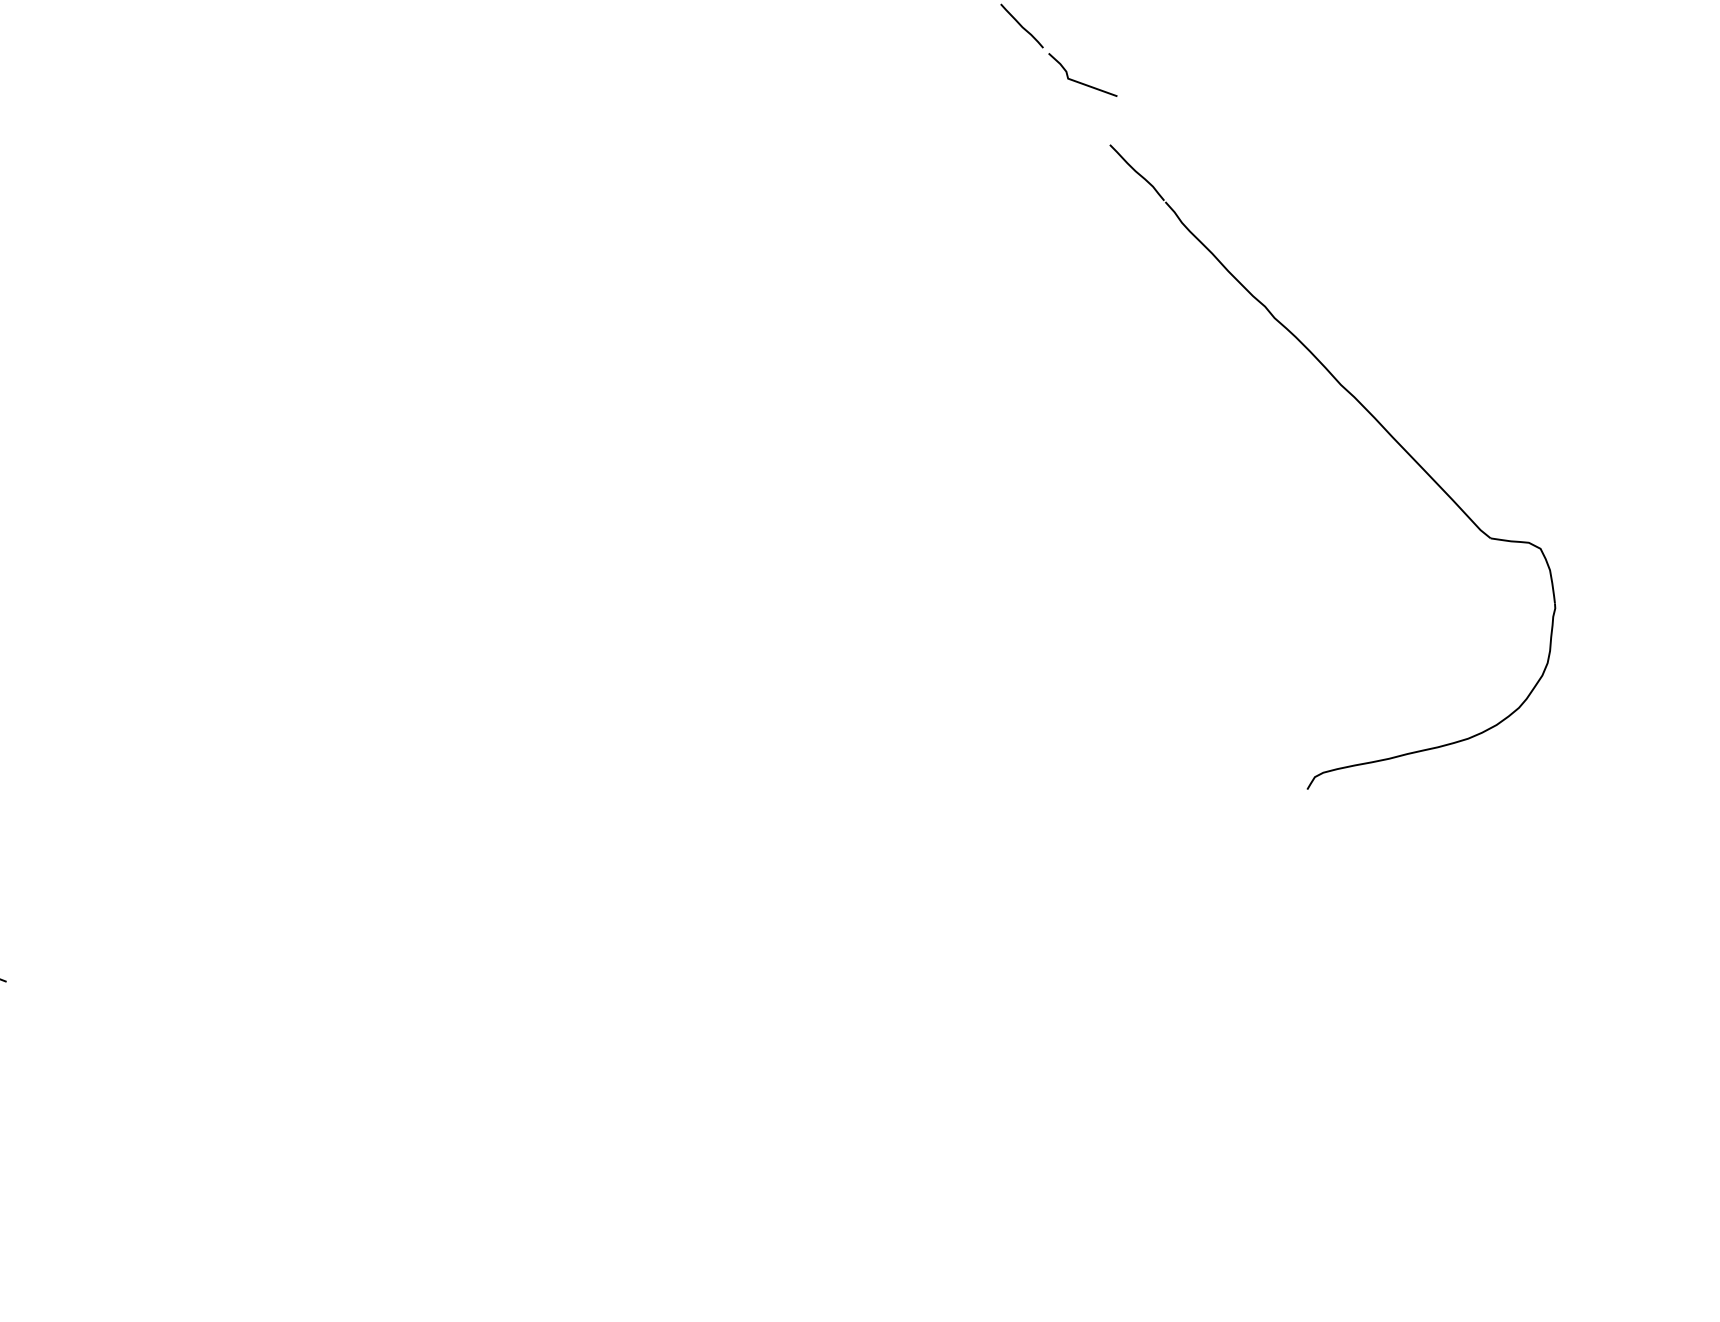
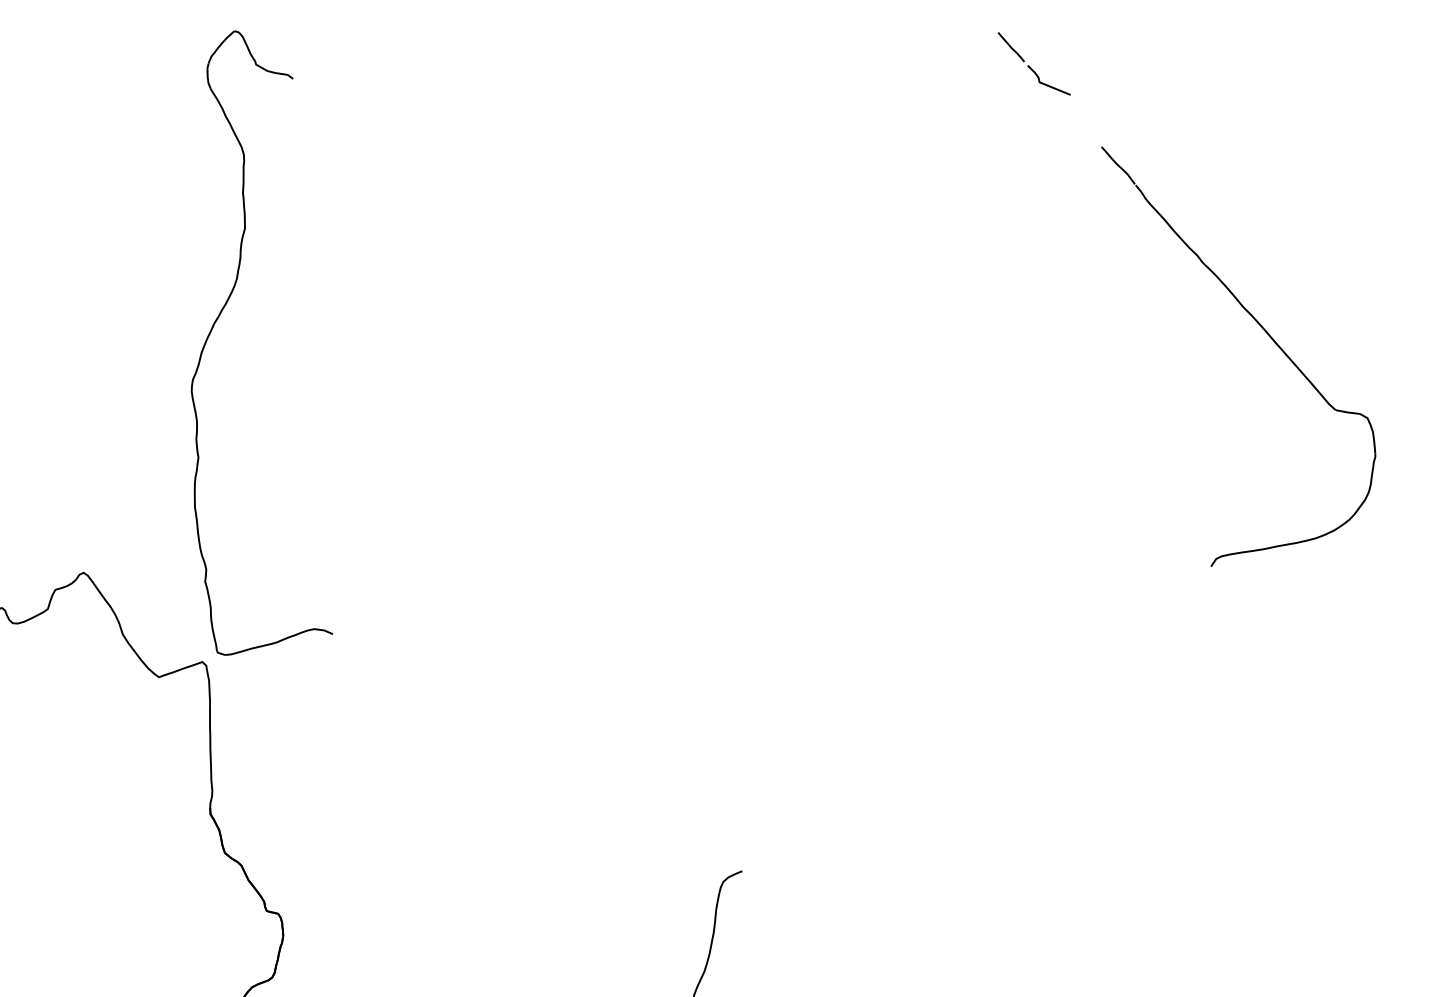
part: (1373, 419) -> (1263, 330), moved

